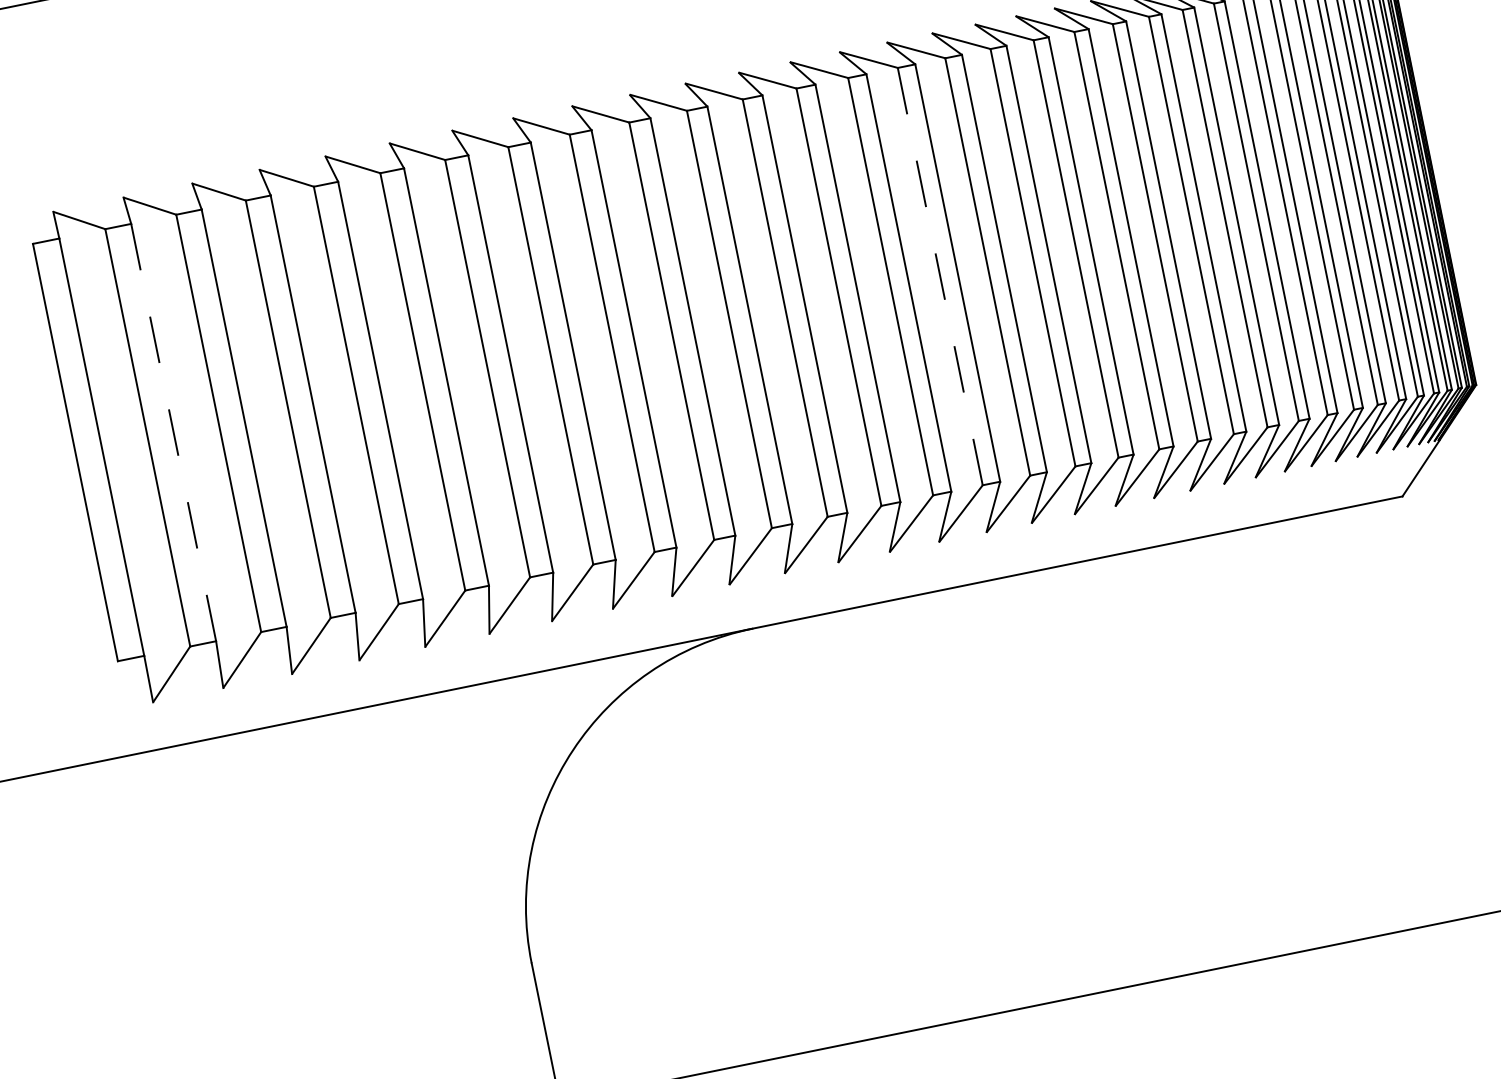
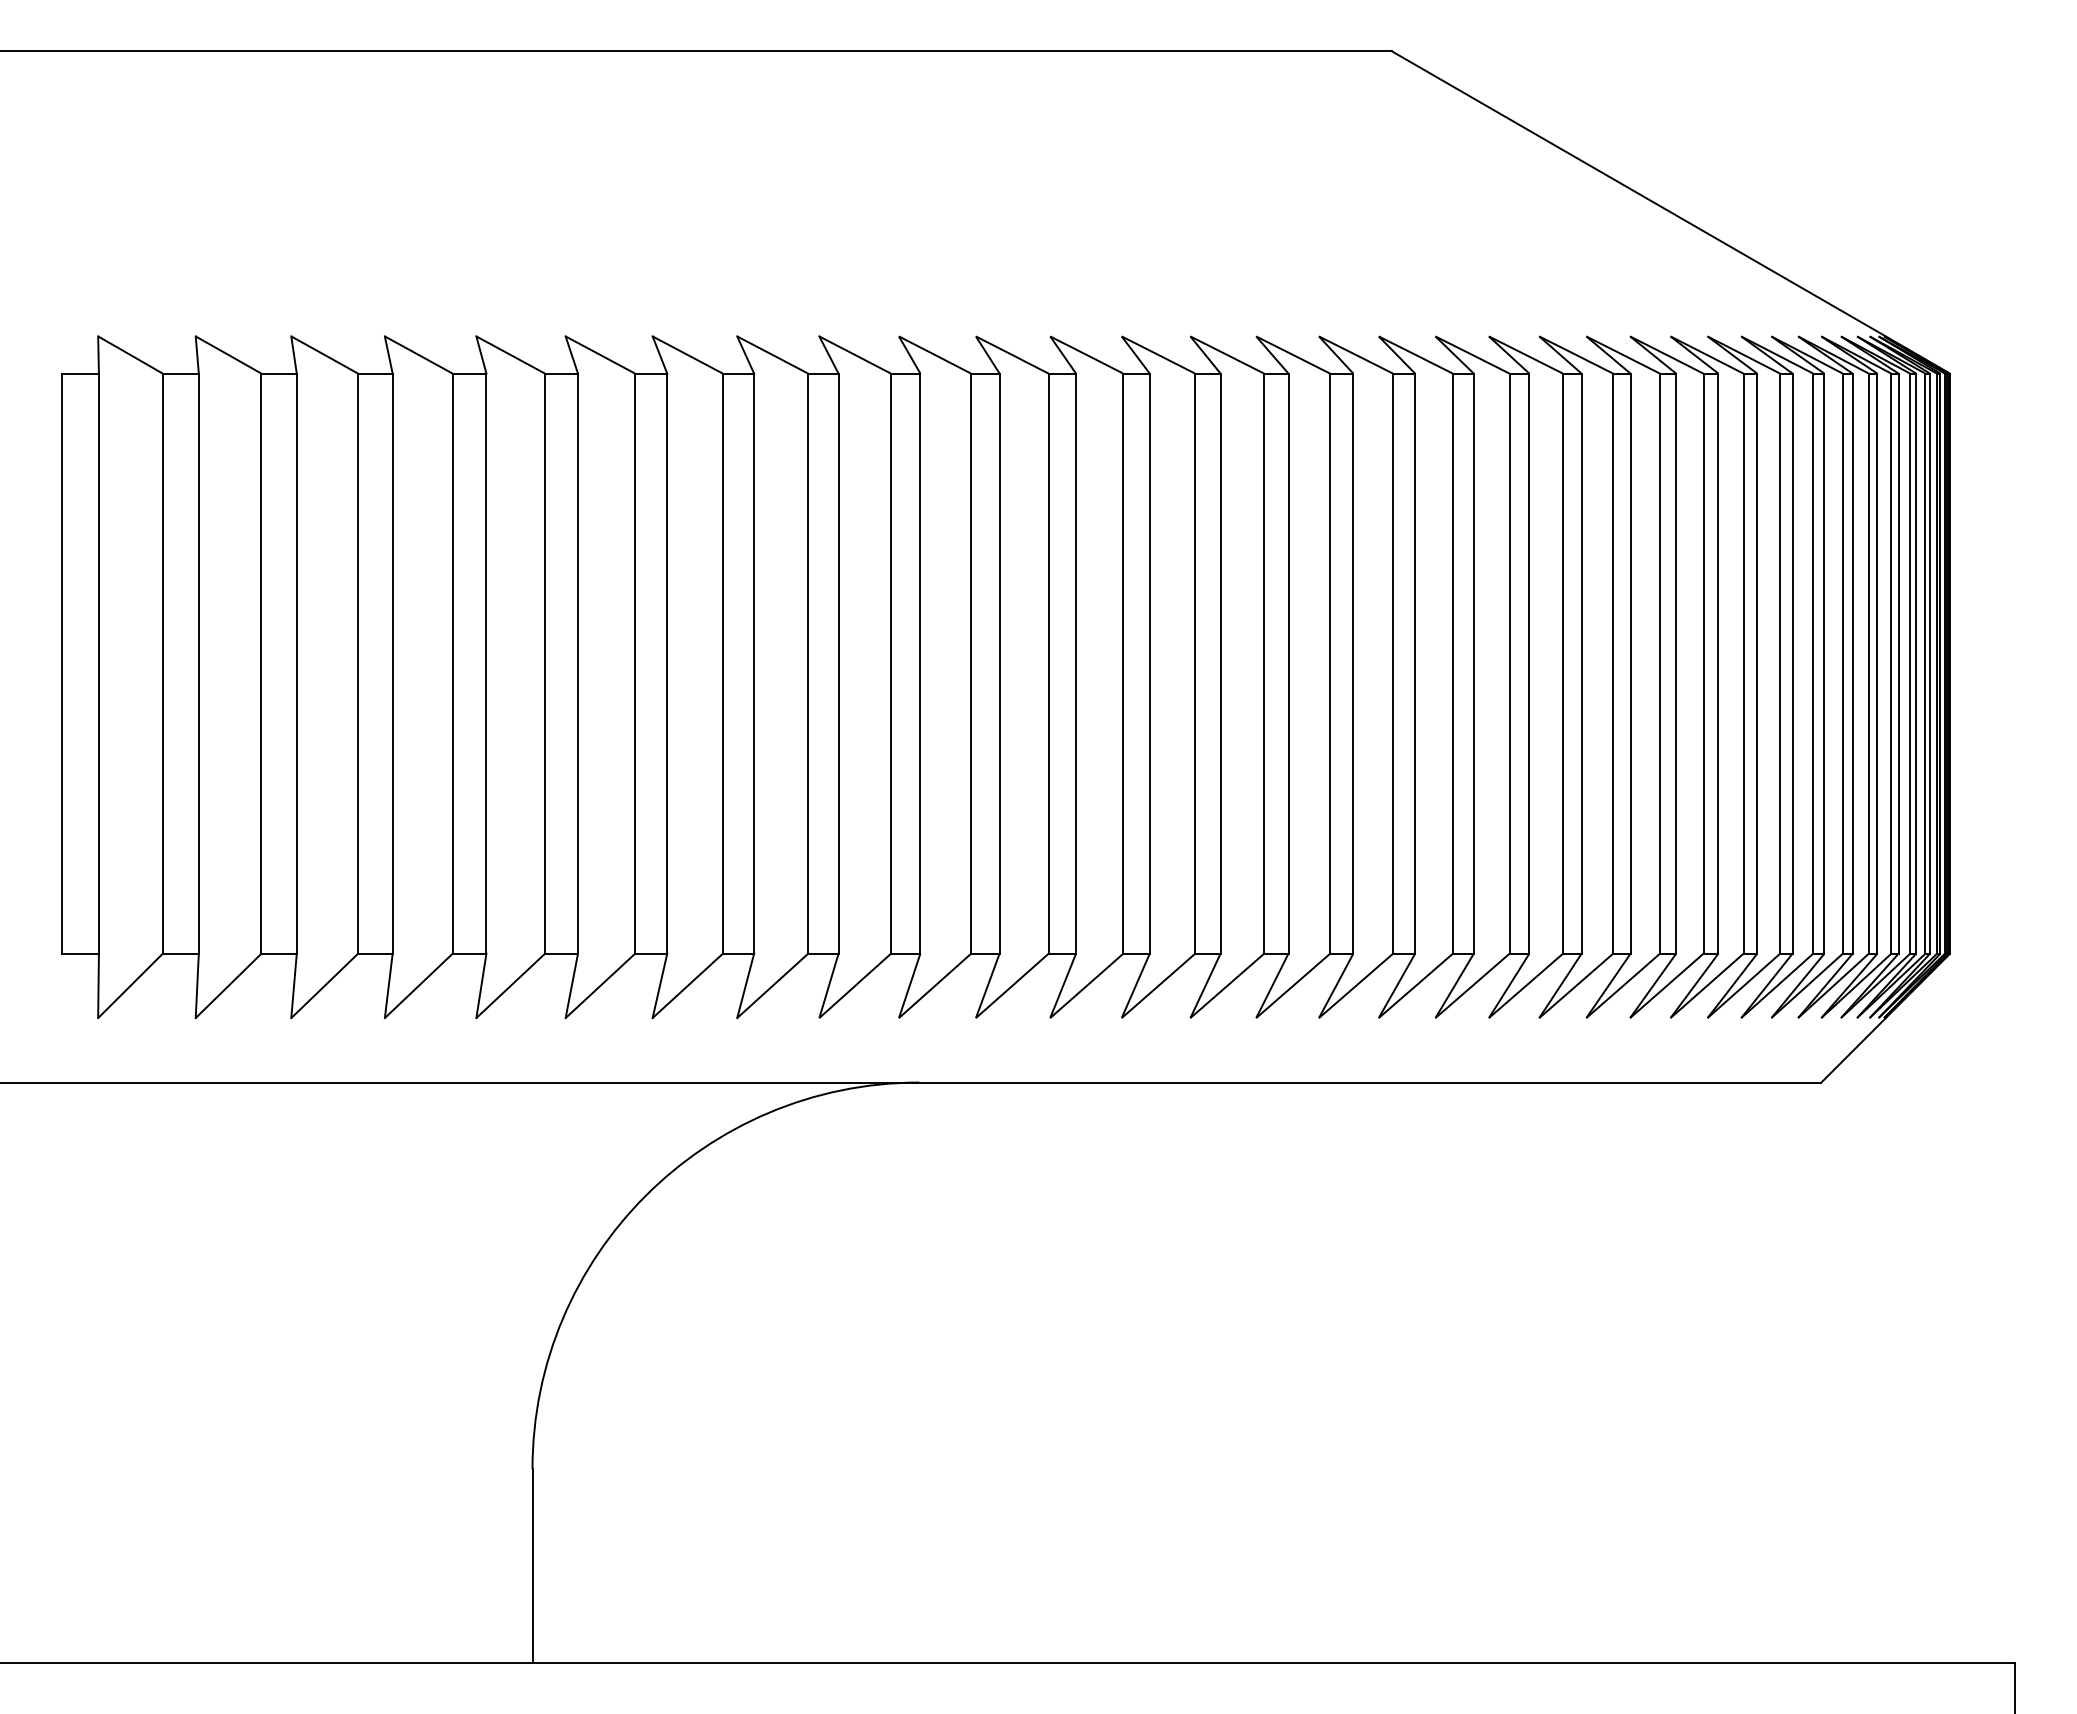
line: (940, 276) -> (1264, 663), dashed -> solid
line: (173, 432) -> (198, 663), dashed -> solid

